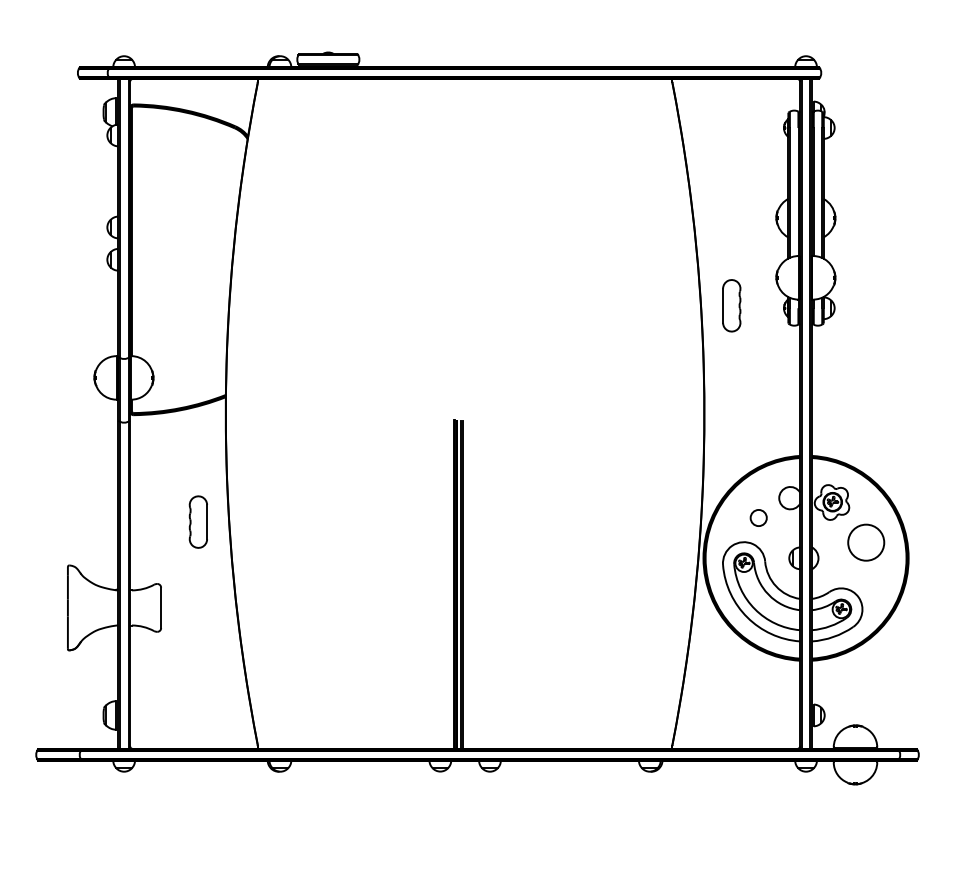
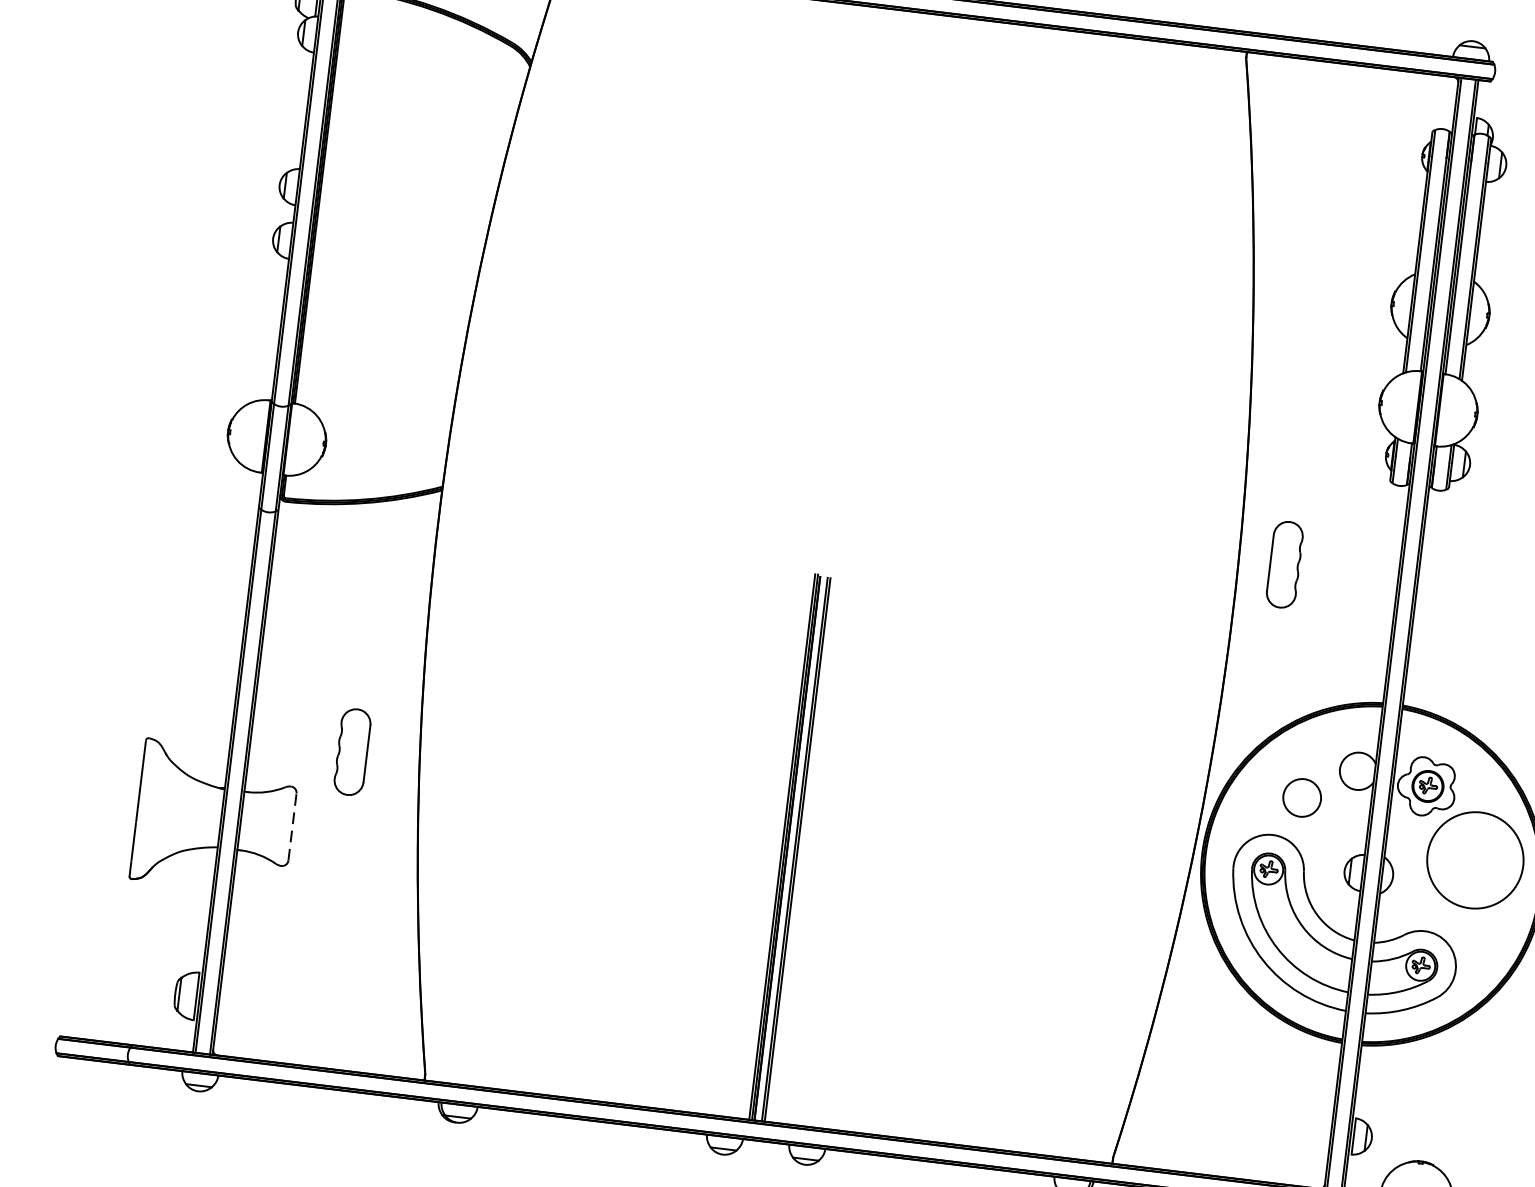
part: (731, 305) -> (1284, 564), moved
circle: (758, 517) -> (1301, 796), size x1.4
part: (197, 521) -> (351, 750), moved
circle: (866, 542) -> (1475, 860), size x1.6
line: (161, 607) -> (293, 826), solid -> dashed

